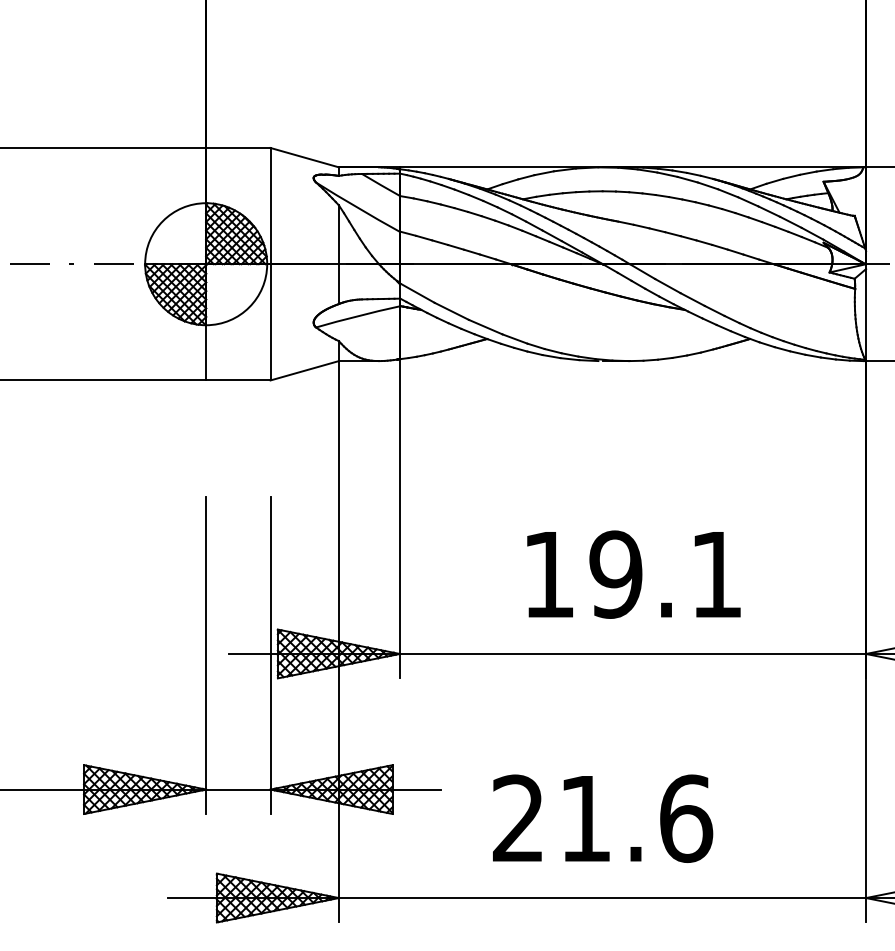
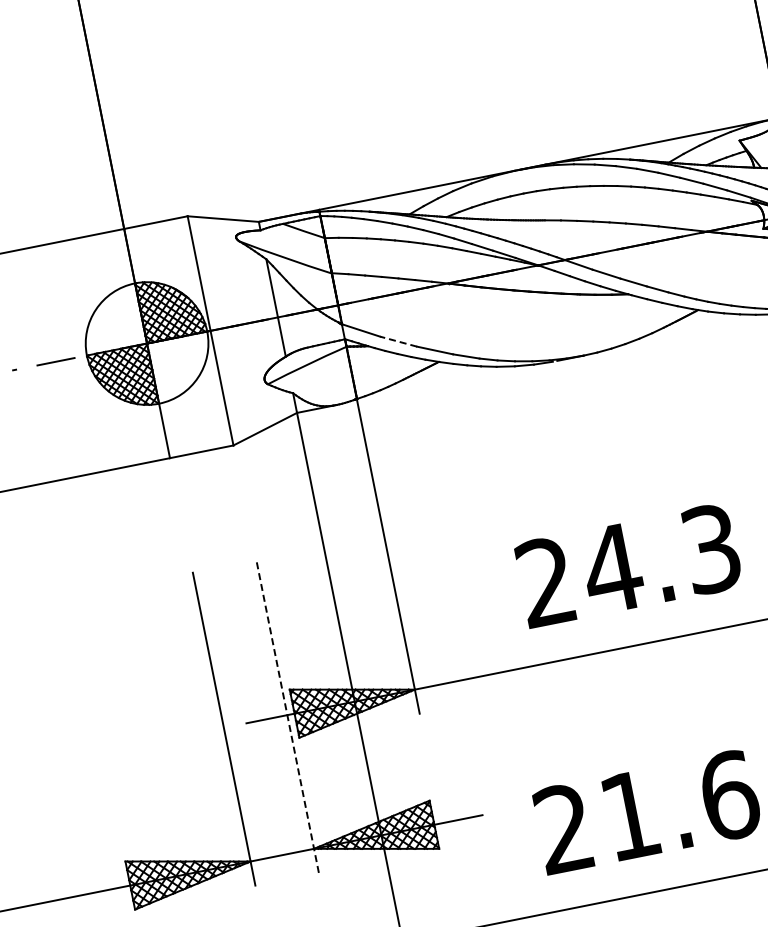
line: (451, 311) -> (398, 341), solid -> dashed
text: (632, 574) -> (628, 565), 19.1 -> 24.3
line: (270, 655) -> (287, 716), solid -> dashed

